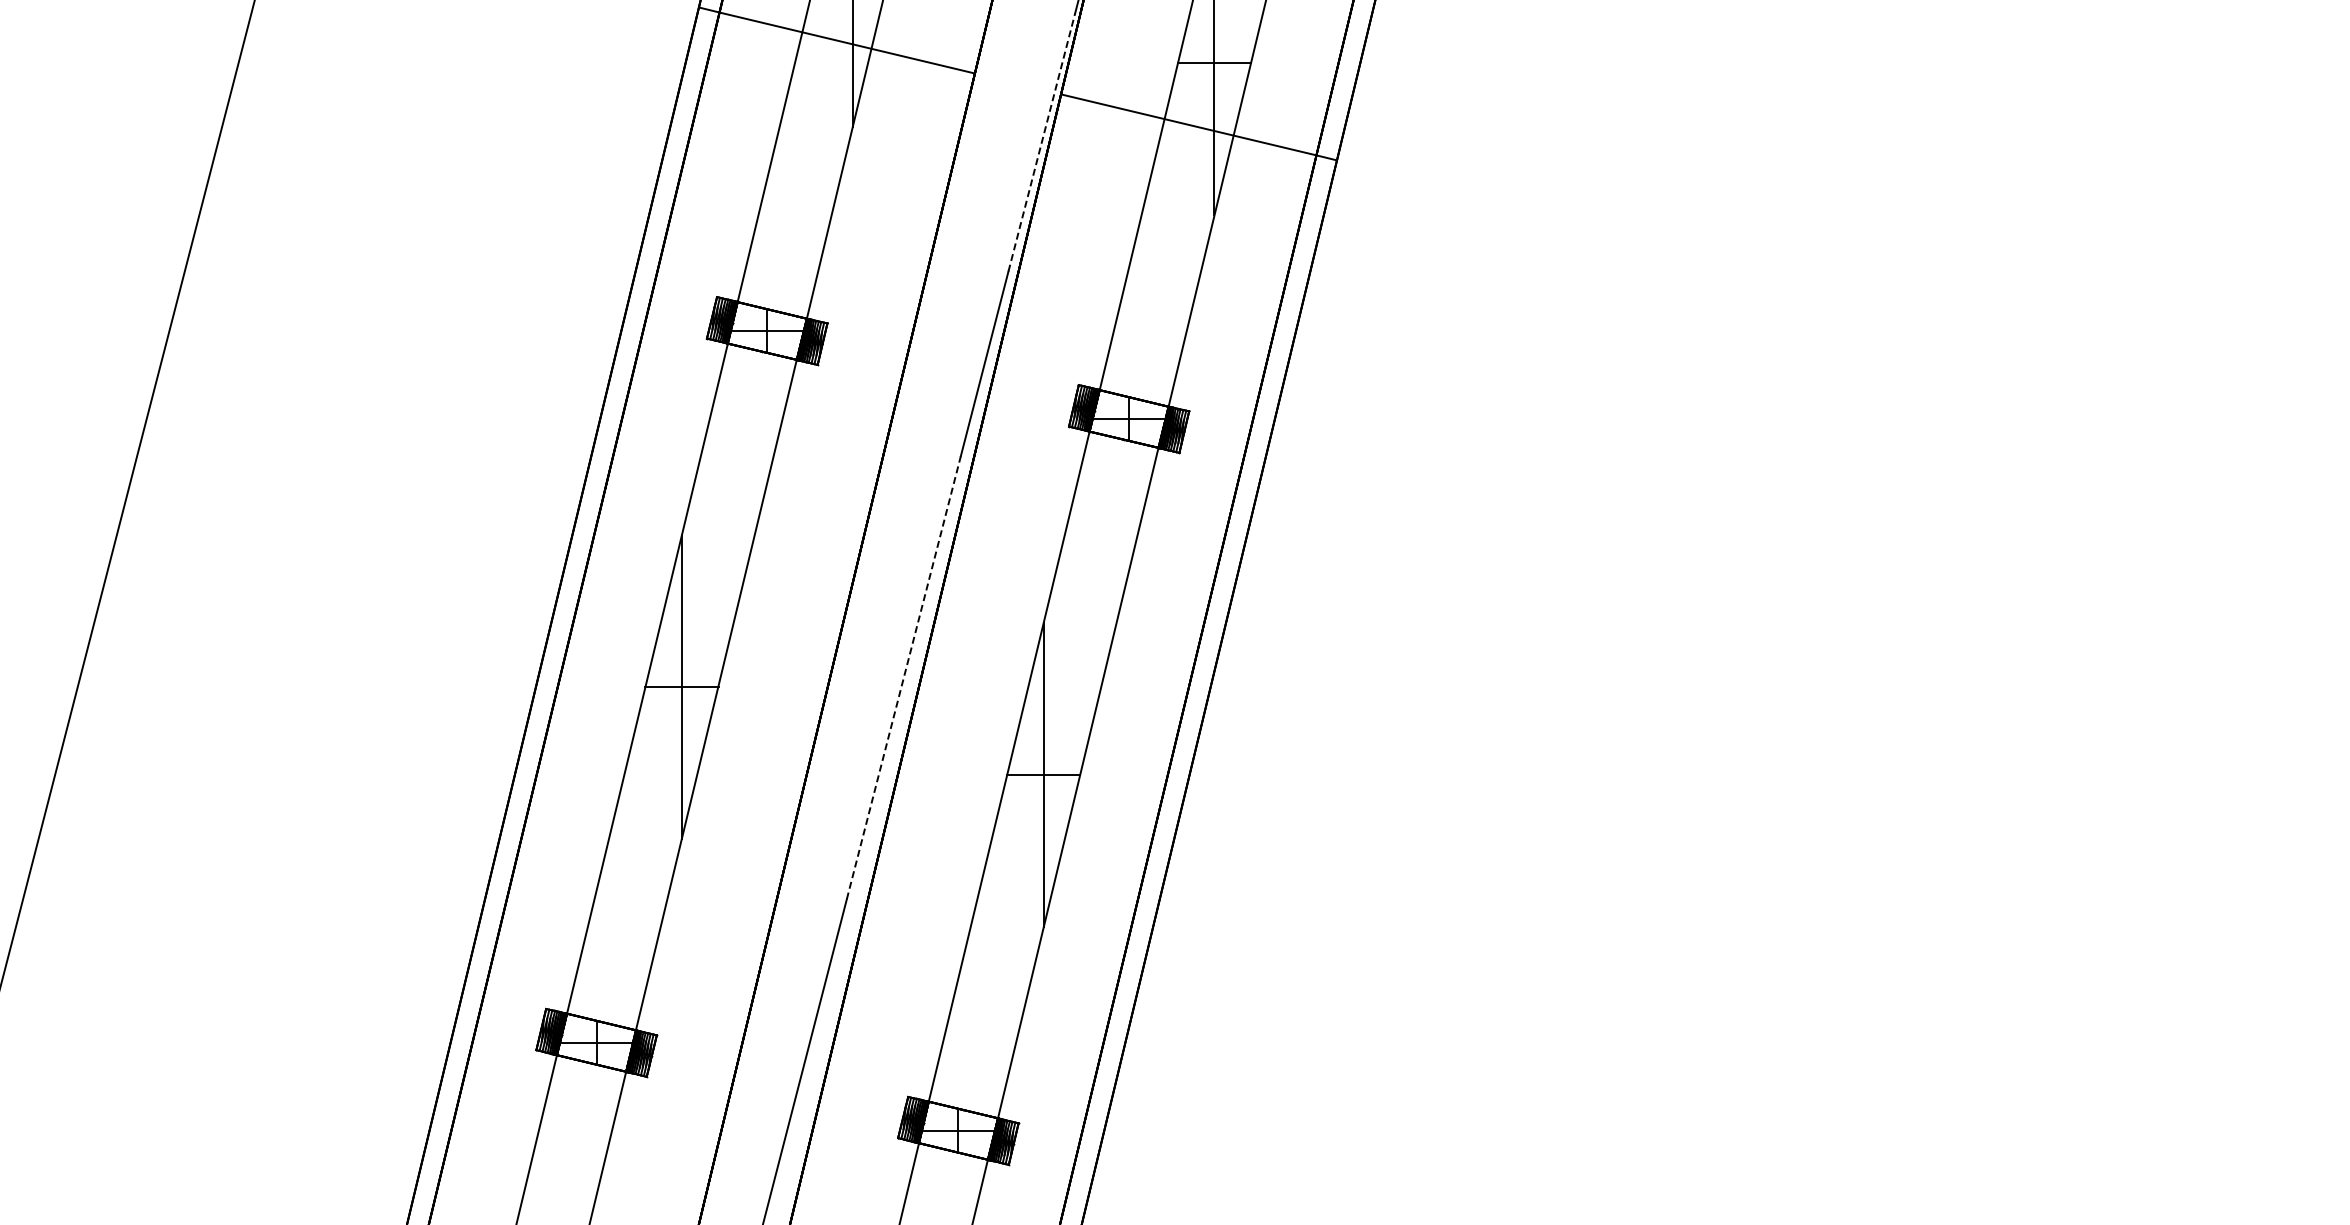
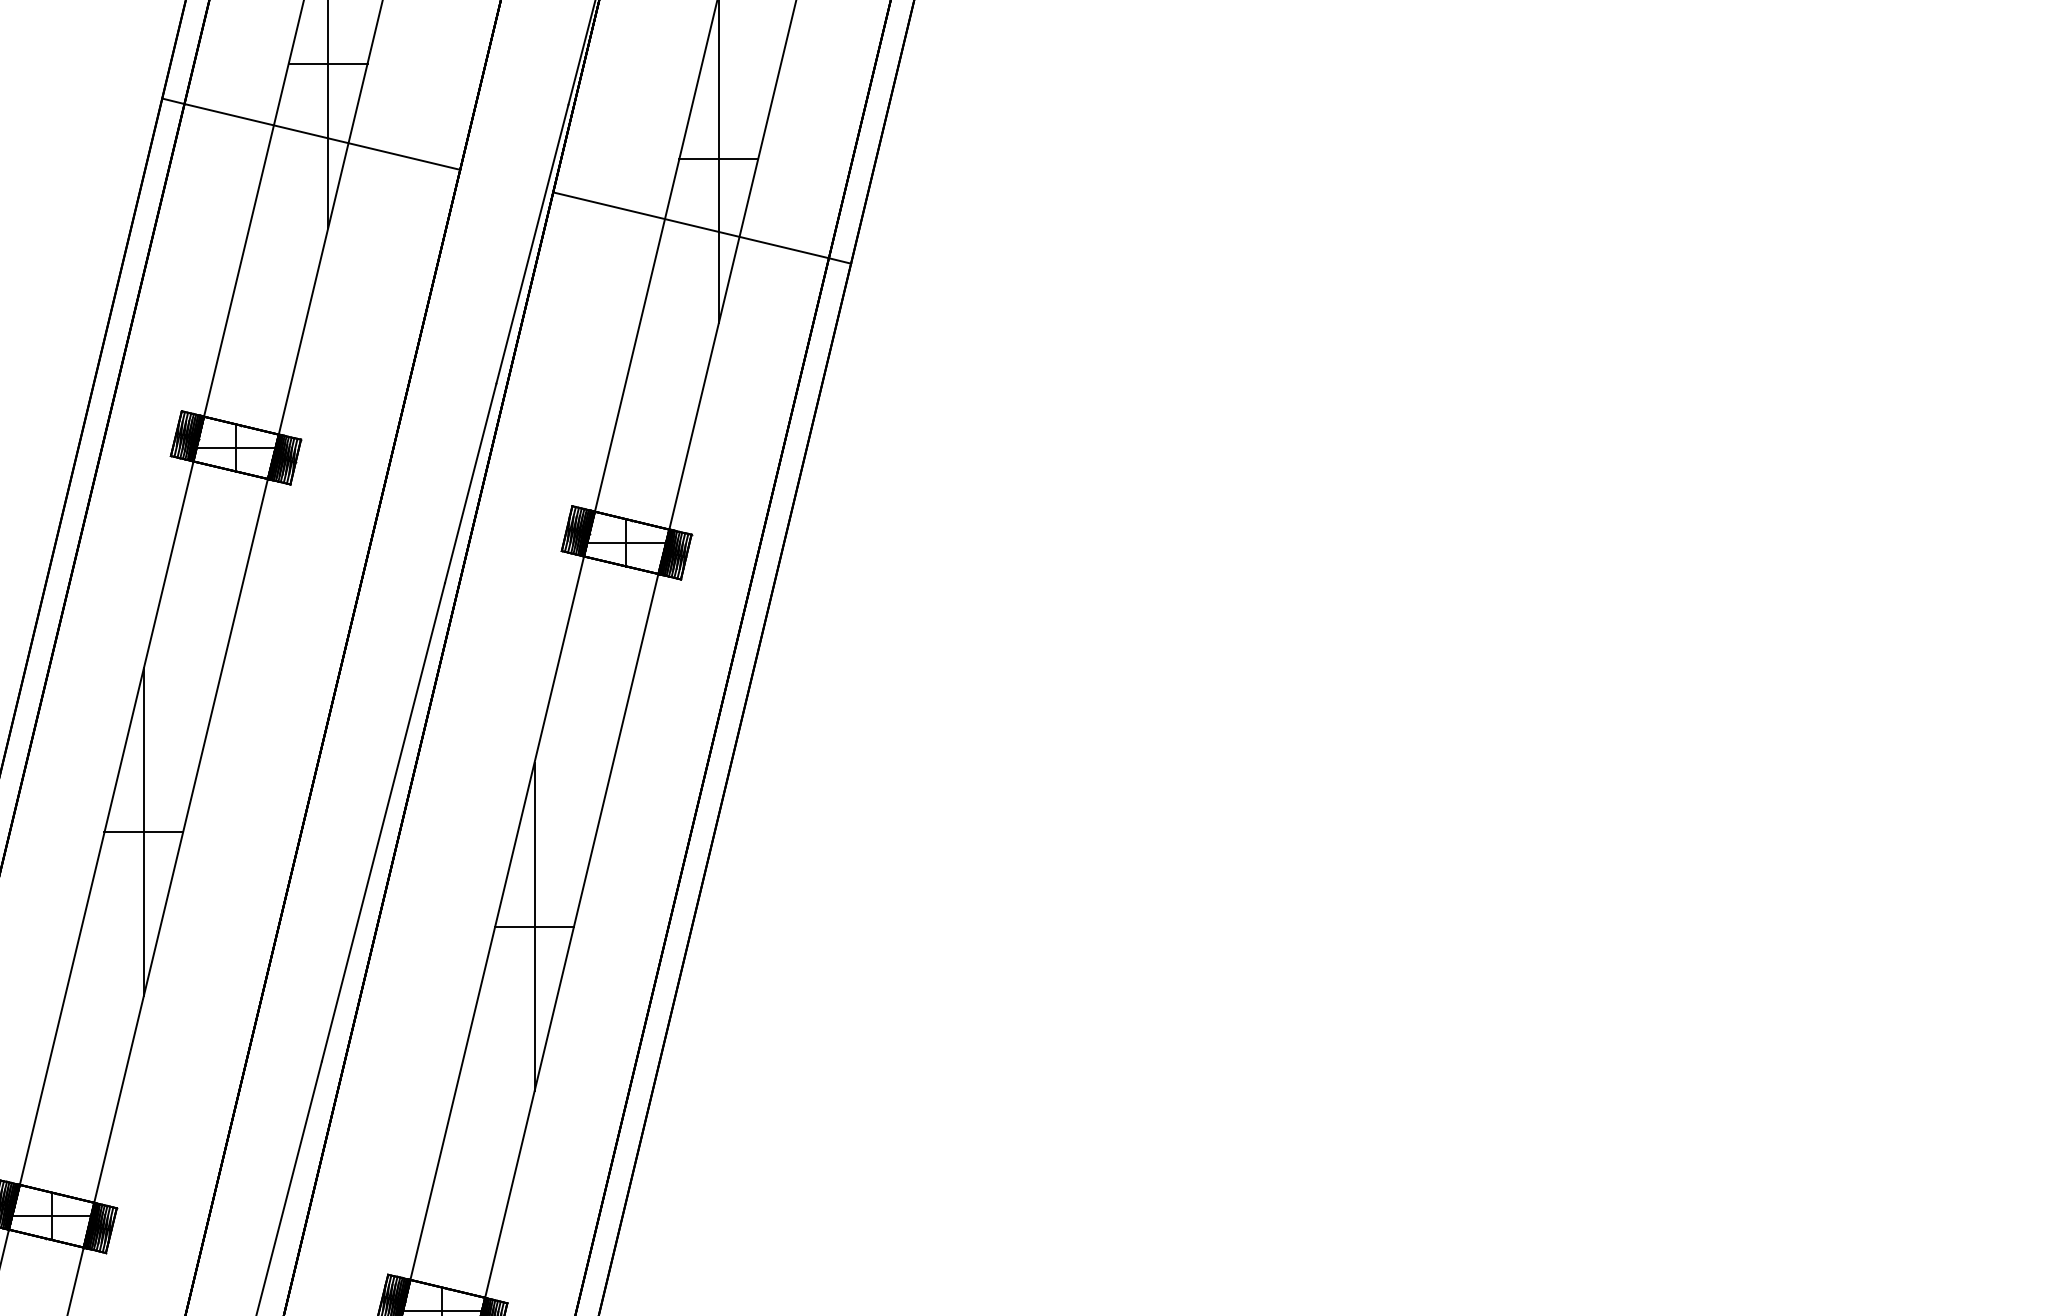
line: (1041, 141) -> (532, 243), dashed -> solid
line: (903, 677) -> (383, 821), dashed -> solid

